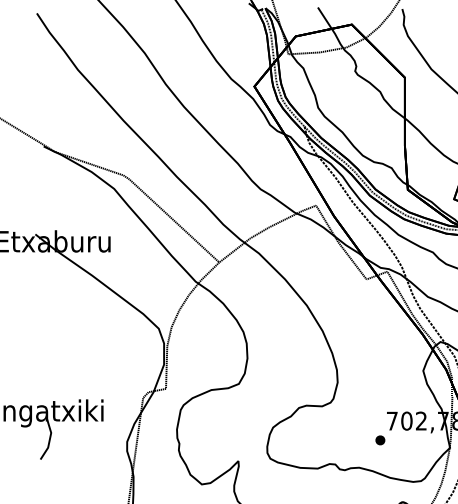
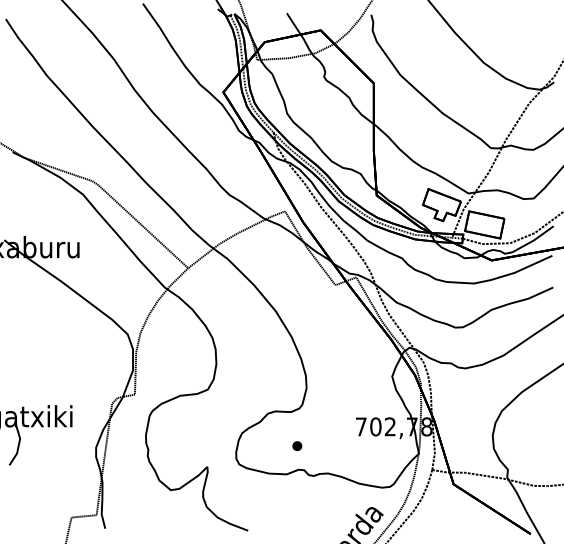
part: (380, 439) -> (297, 445), moved

